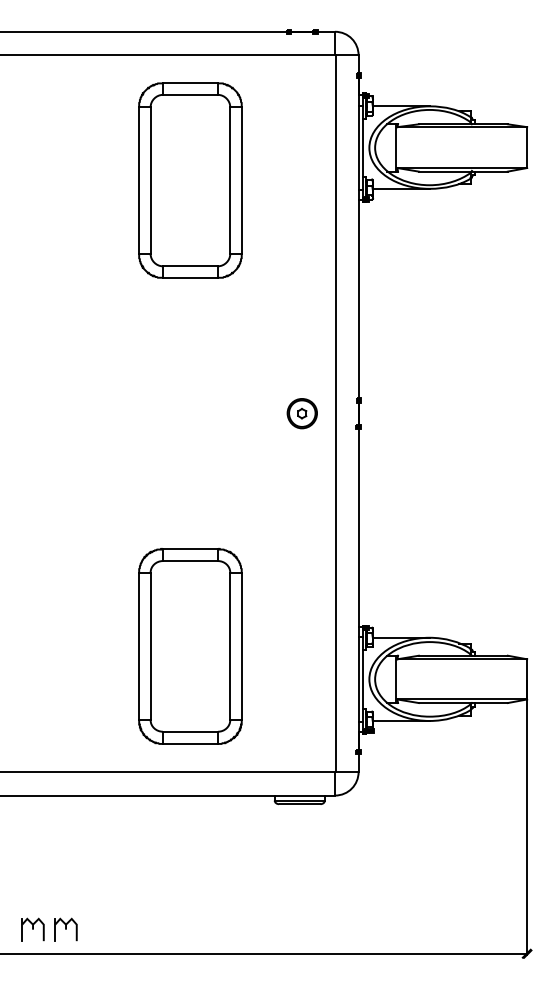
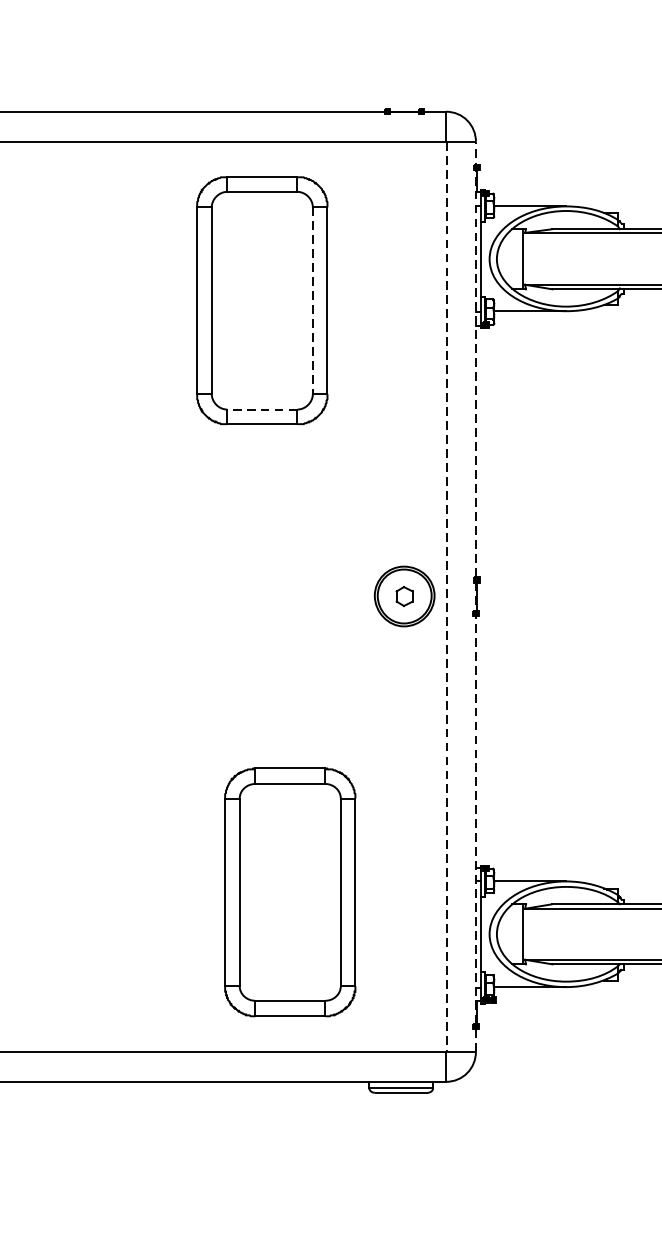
line: (230, 180) -> (313, 300), solid -> dashed
line: (190, 266) -> (262, 409), solid -> dashed
part: (301, 413) -> (403, 596), size x1.6
line: (358, 413) -> (475, 596), solid -> dashed
line: (335, 414) -> (446, 597), solid -> dashed
part: (190, 646) -> (290, 892), moved

